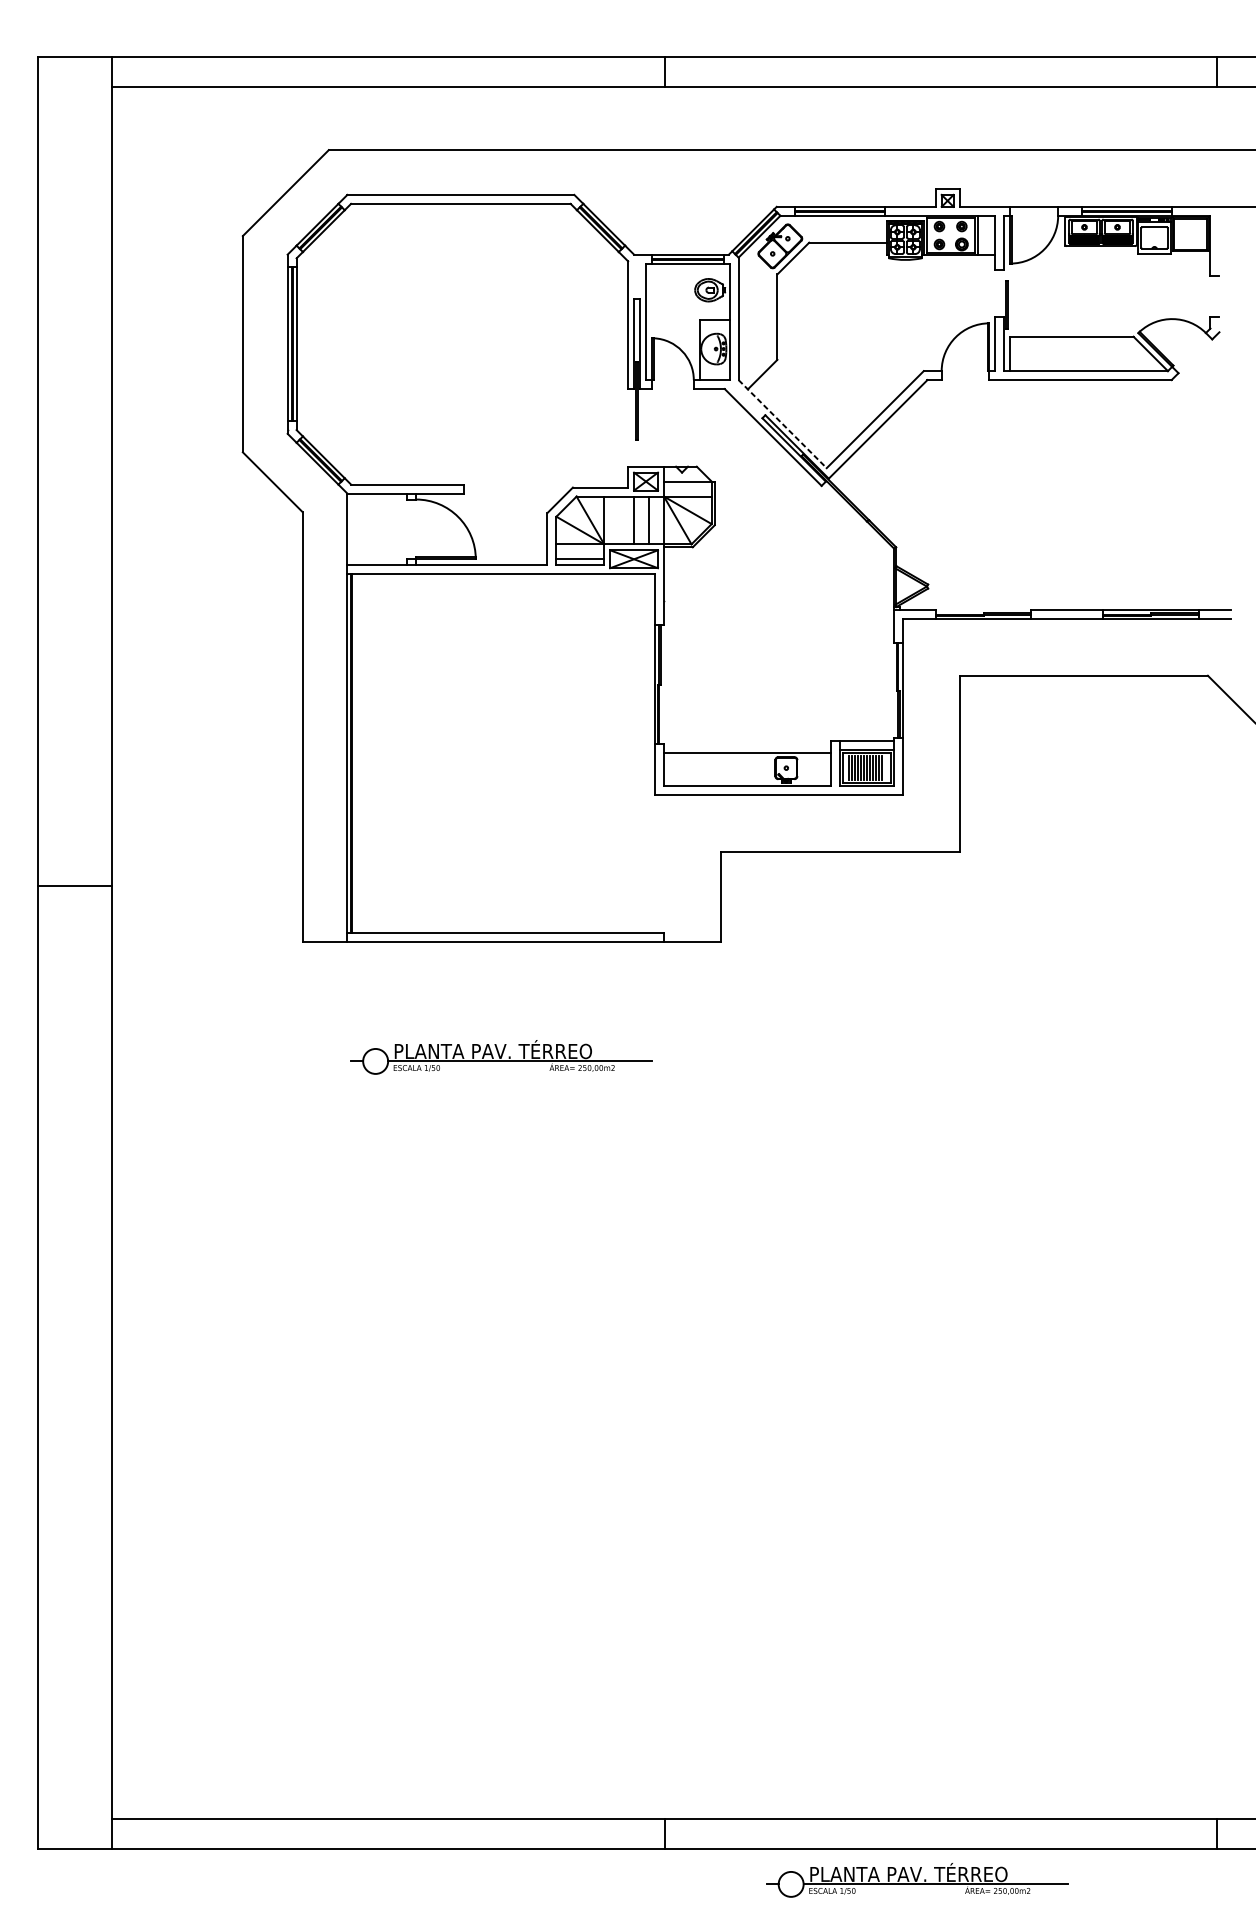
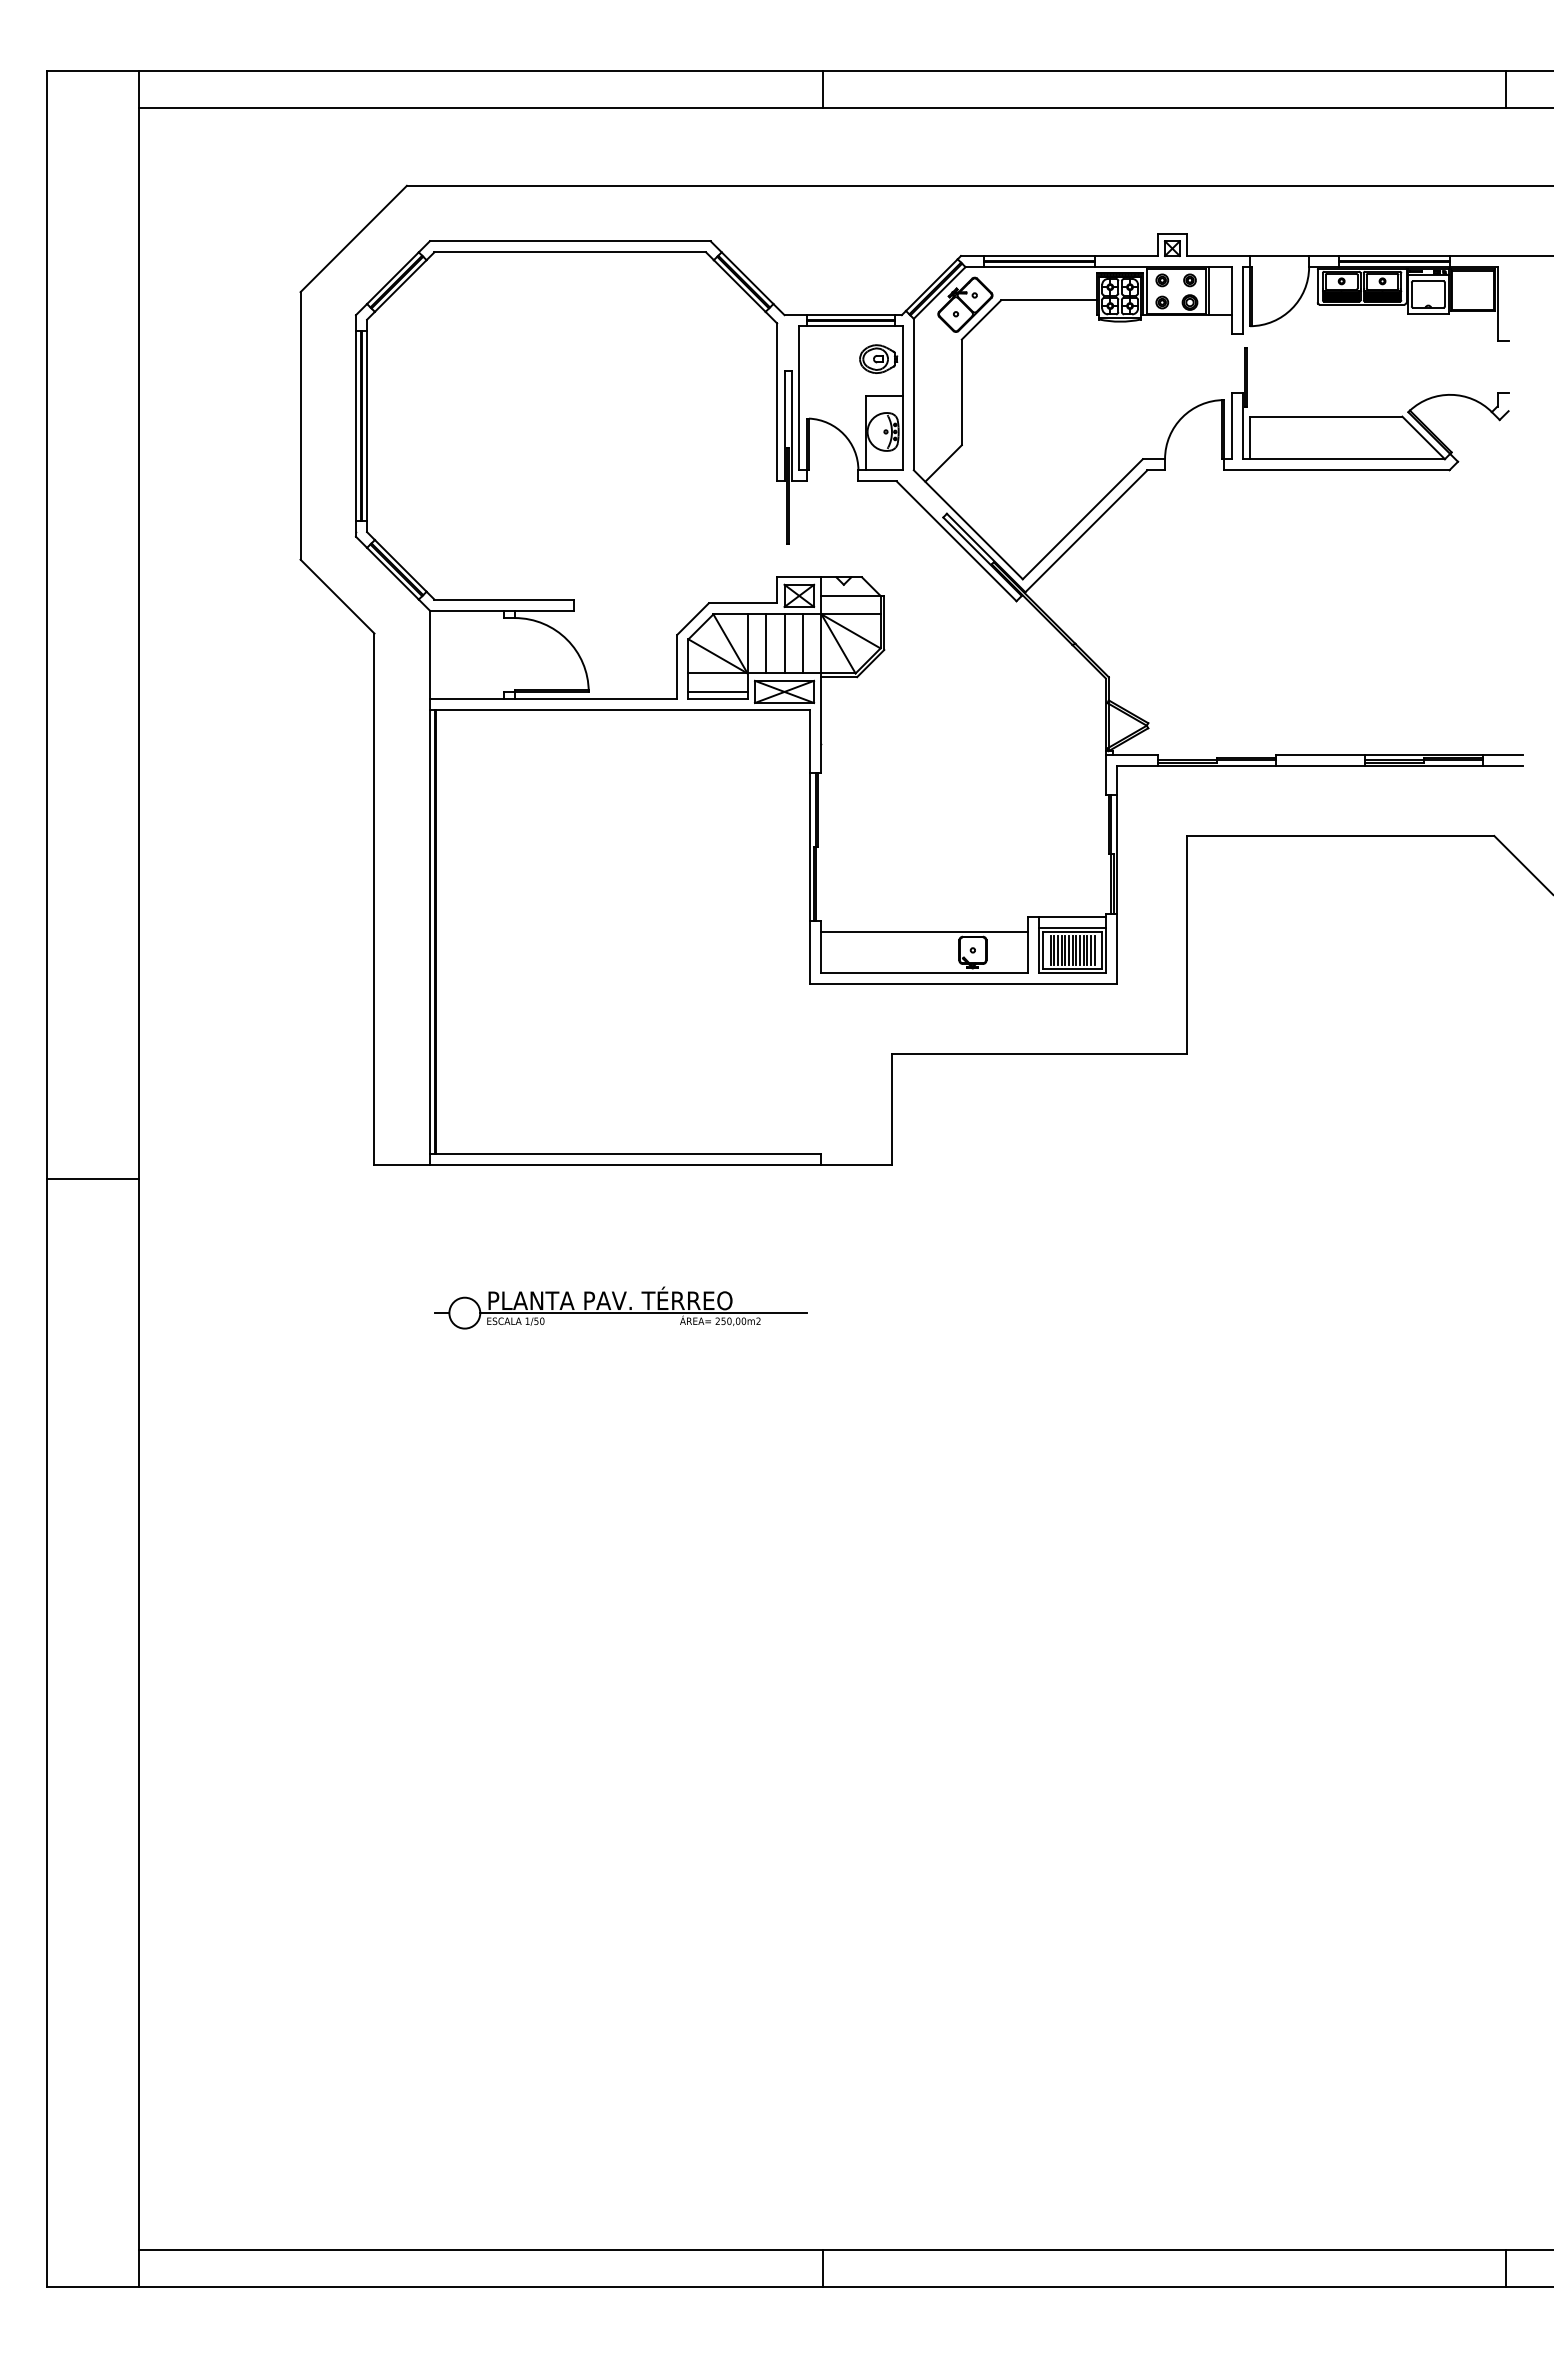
line: (782, 424) -> (968, 525), dashed -> solid
line: (619, 520) -> (766, 643), added
line: (884, 768) -> (1094, 950), added
line: (74, 885) -> (92, 1178), moved
part: (917, 1879) -> (1134, 2325), removed

